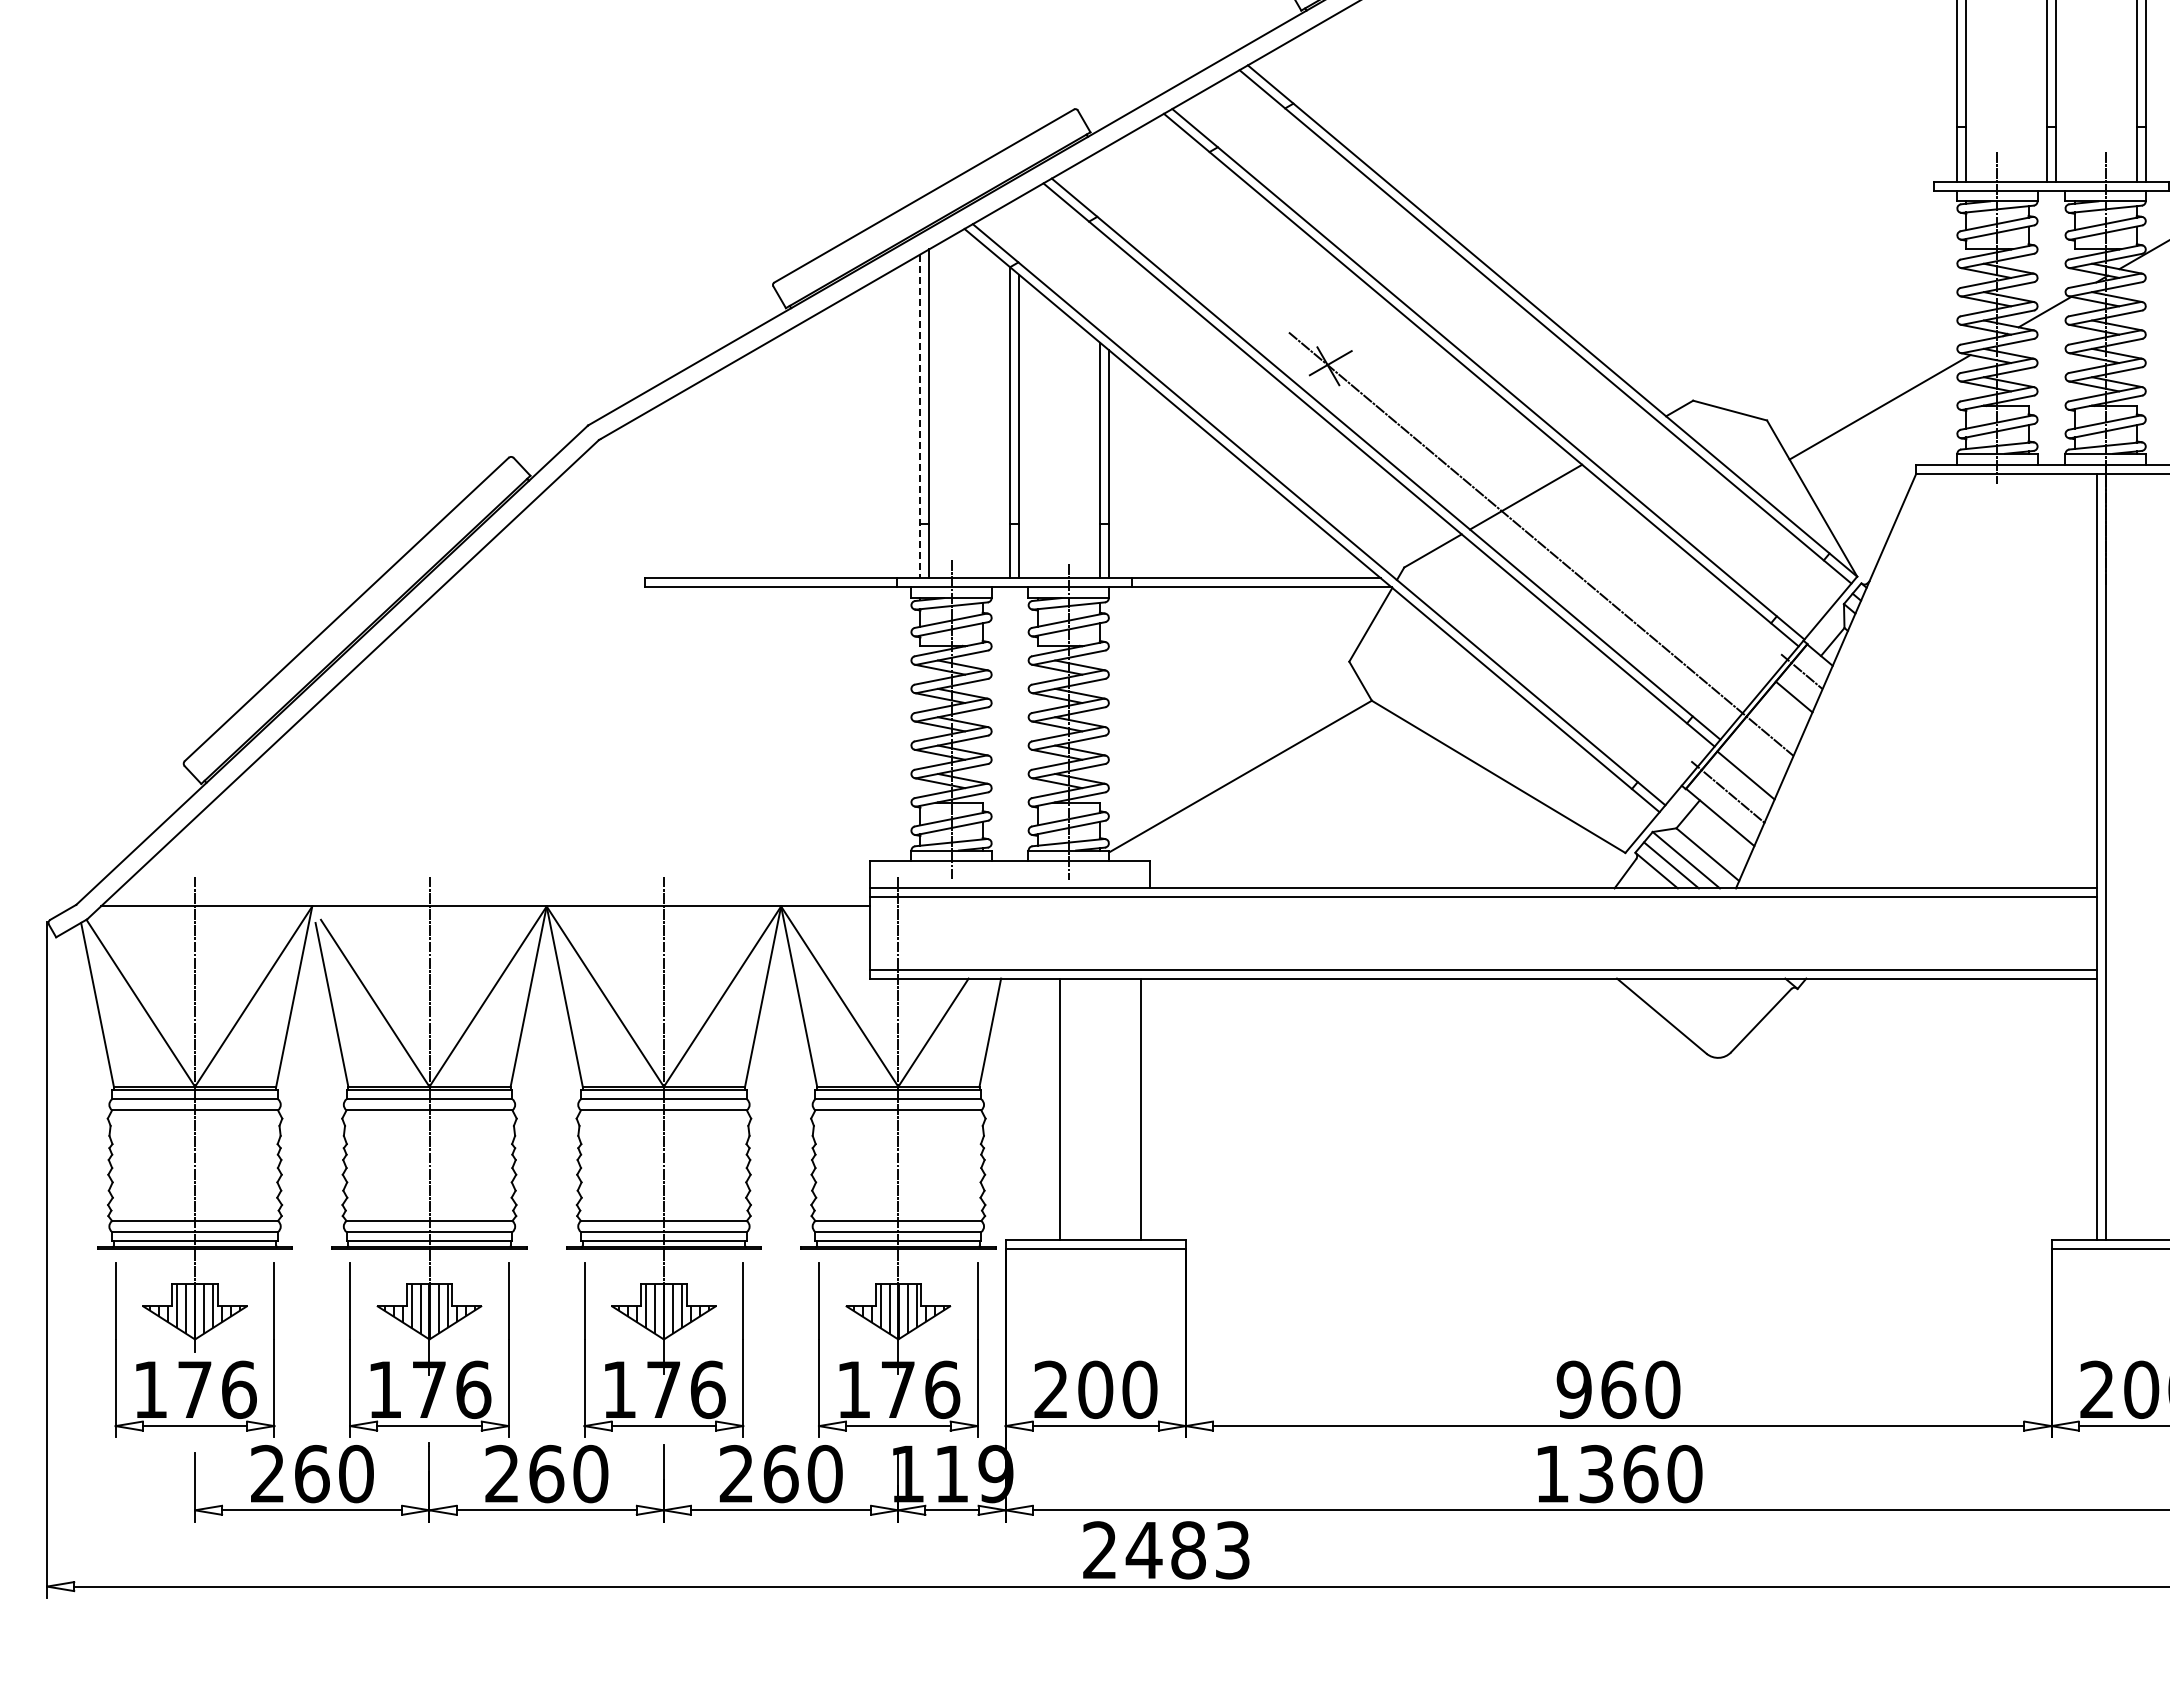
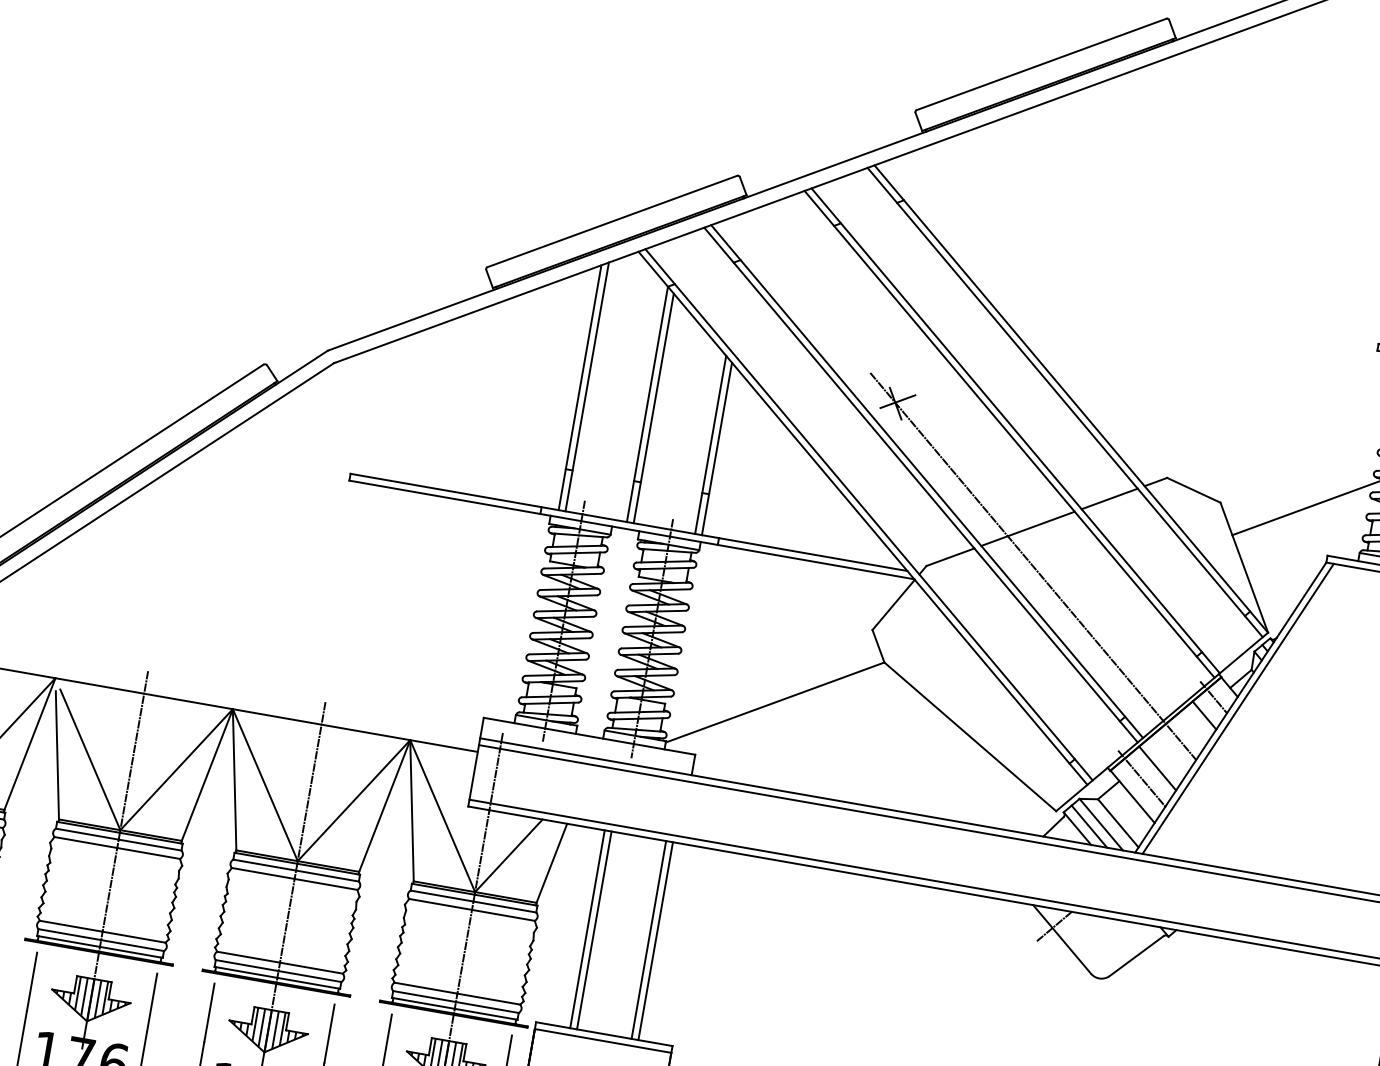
line: (919, 416) -> (579, 387), dashed -> solid
line: (1623, 440) -> (1109, 498), added
line: (1835, 680) -> (1237, 708), added
line: (1648, 1001) -> (1054, 926), added
line: (1050, 1109) -> (587, 929), added
line: (1131, 1109) -> (648, 940), added

